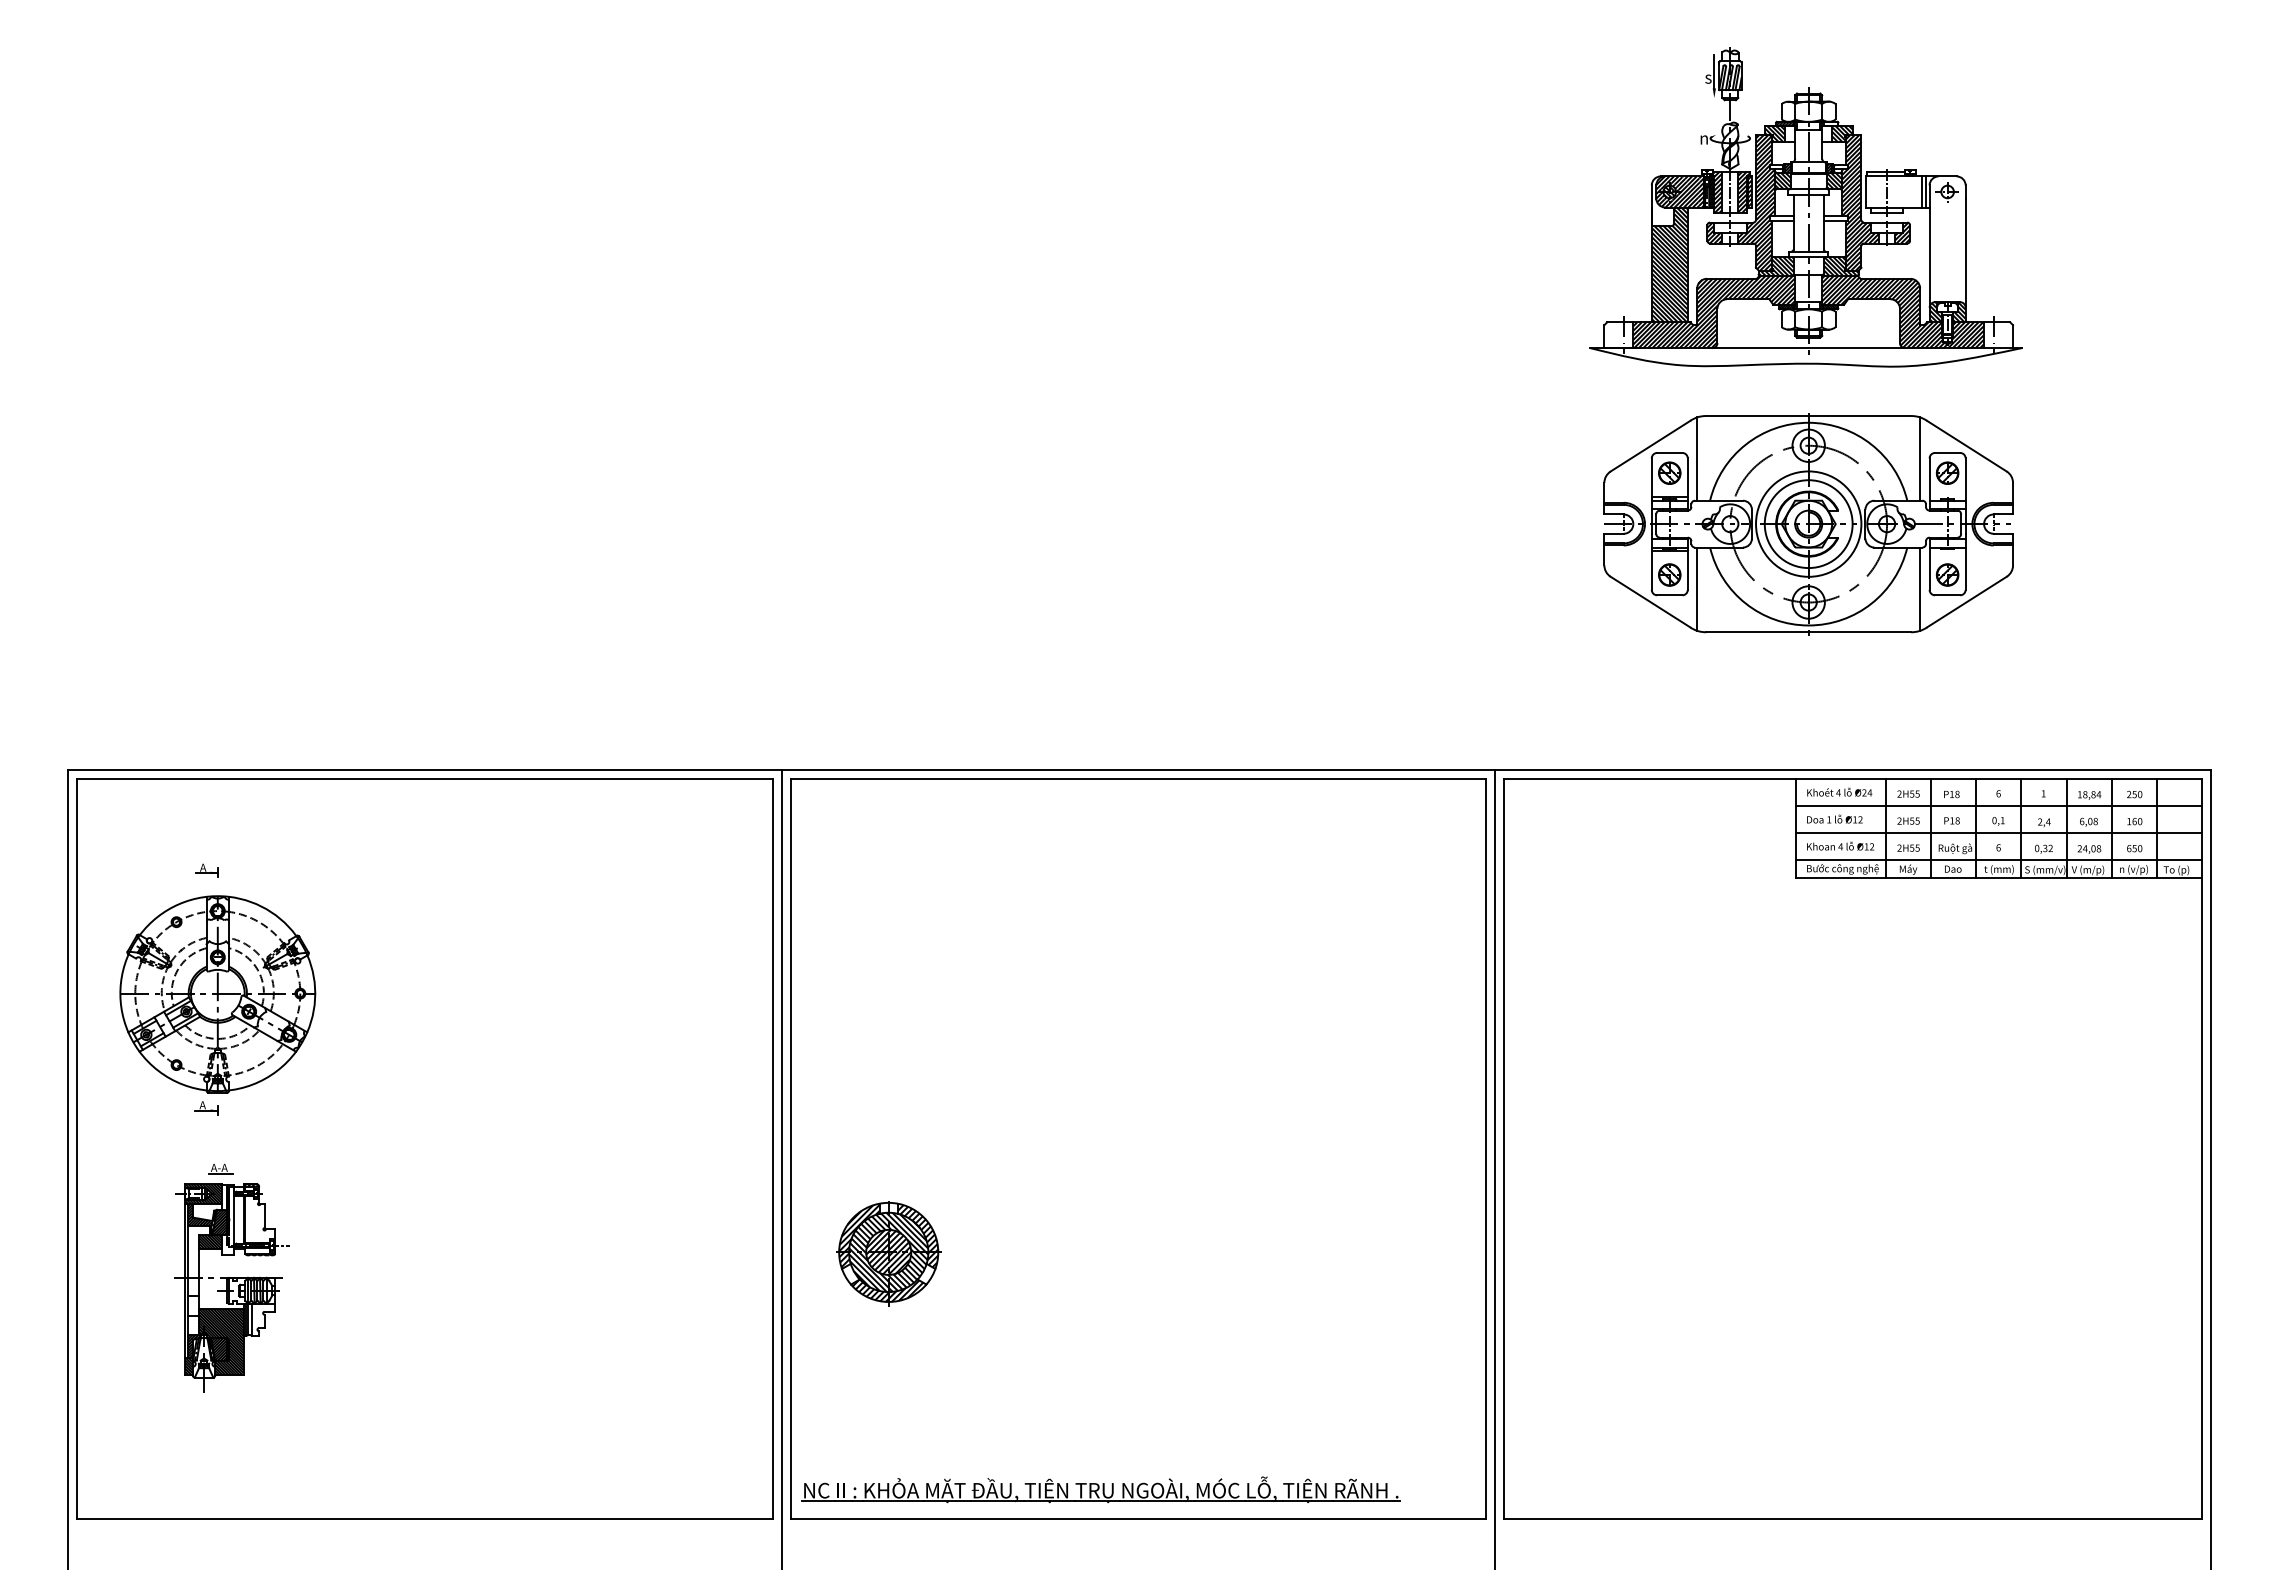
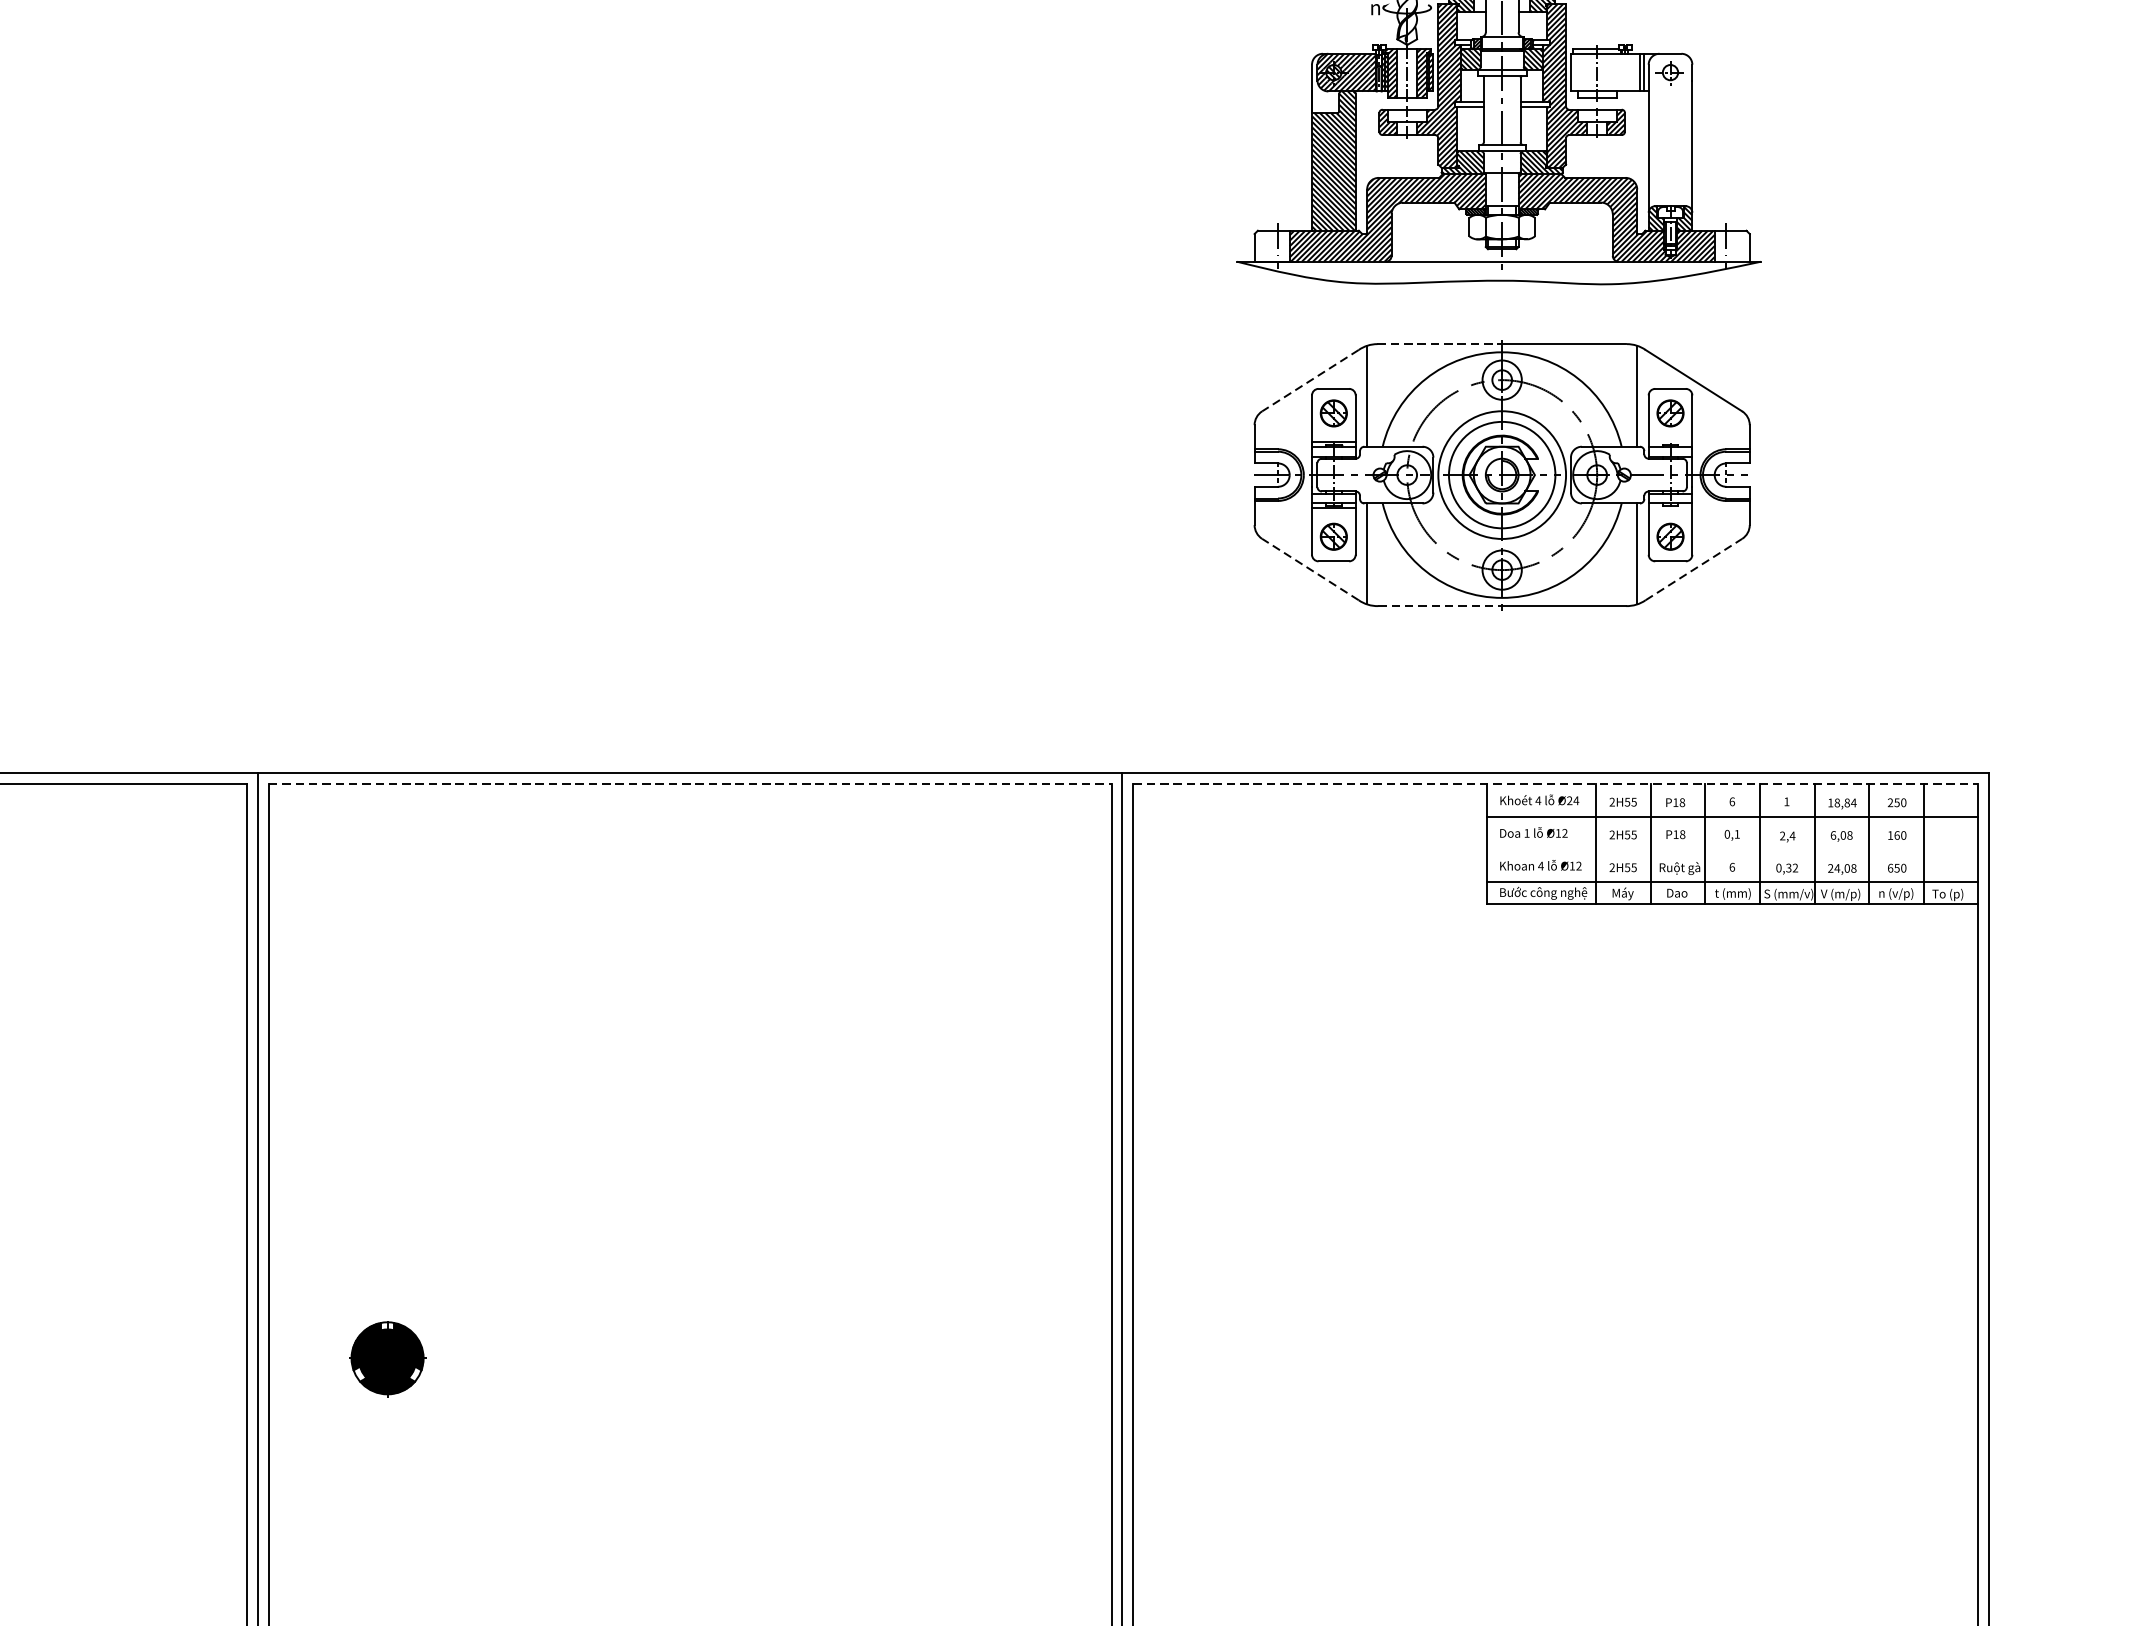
line: (1757, 416) -> (1440, 344), solid -> dashed
line: (1650, 446) -> (1310, 381), solid -> dashed
line: (1650, 601) -> (1310, 568), solid -> dashed
line: (1967, 601) -> (1694, 568), solid -> dashed
line: (1758, 632) -> (1441, 606), solid -> dashed
line: (1138, 778) -> (690, 783), solid -> dashed
line: (1852, 778) -> (1555, 783), solid -> dashed
line: (1998, 833) -> (1732, 849), removed
part: (888, 1253) -> (387, 1358), size x0.6

